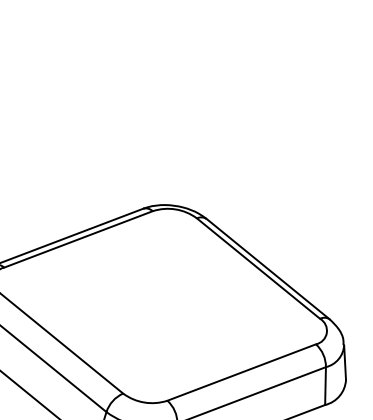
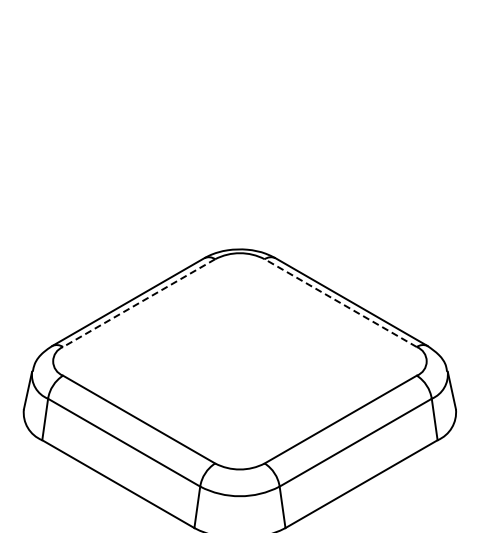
line: (78, 239) -> (139, 303), solid -> dashed
line: (258, 268) -> (340, 303), solid -> dashed

